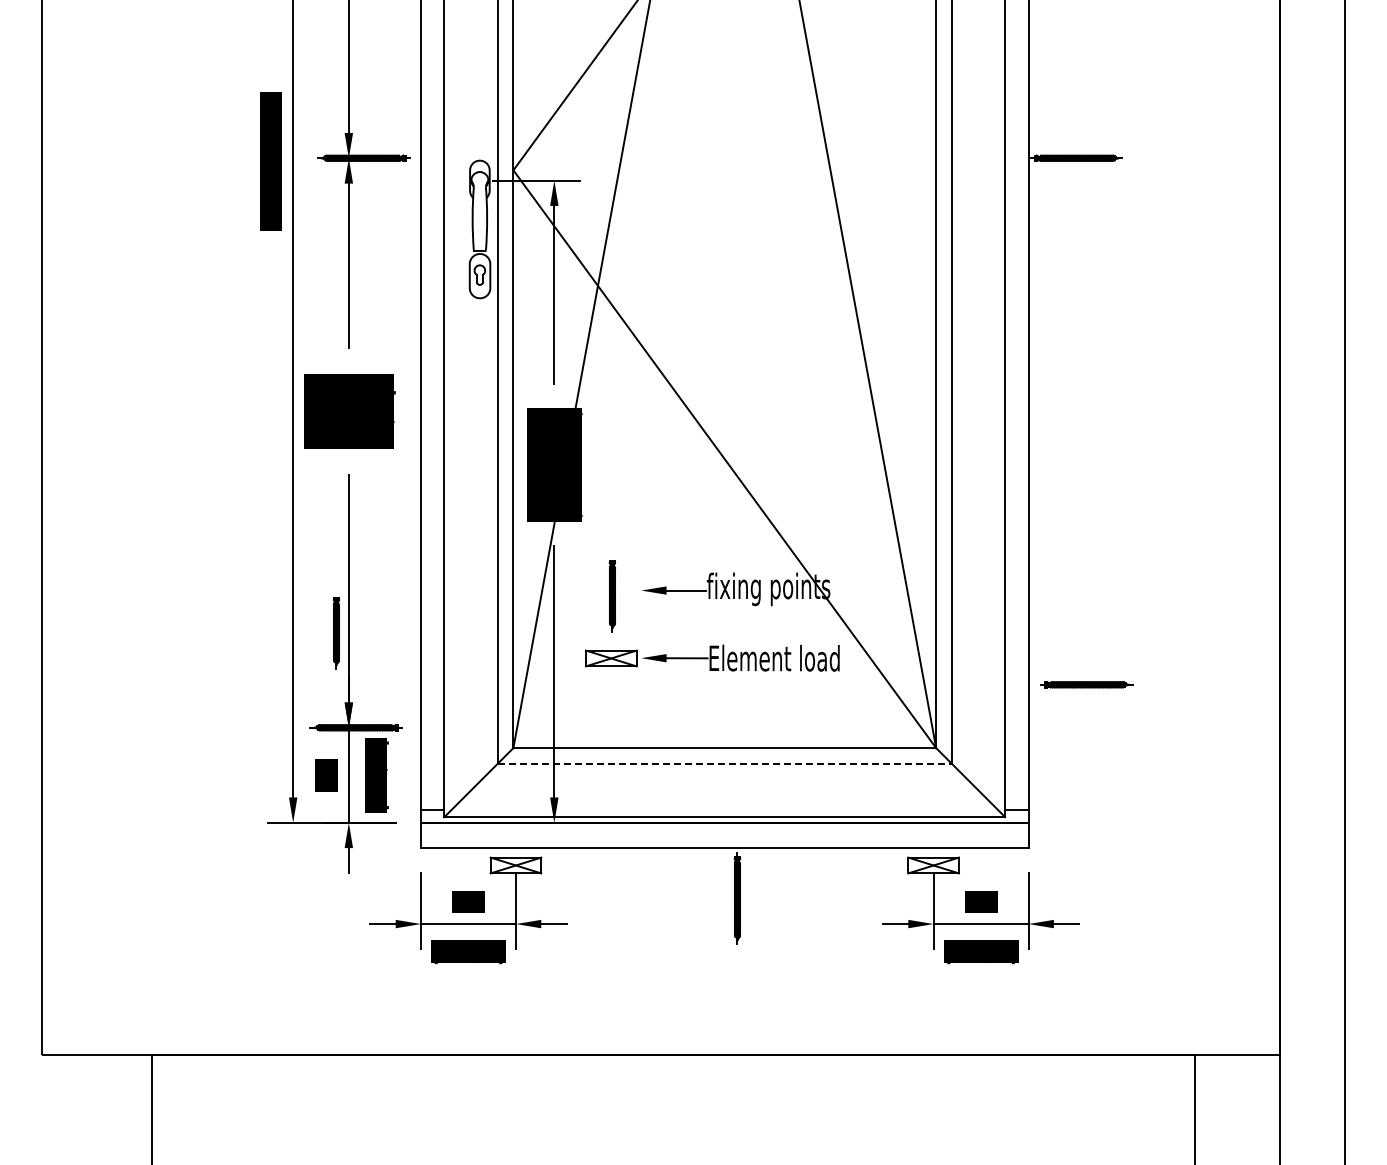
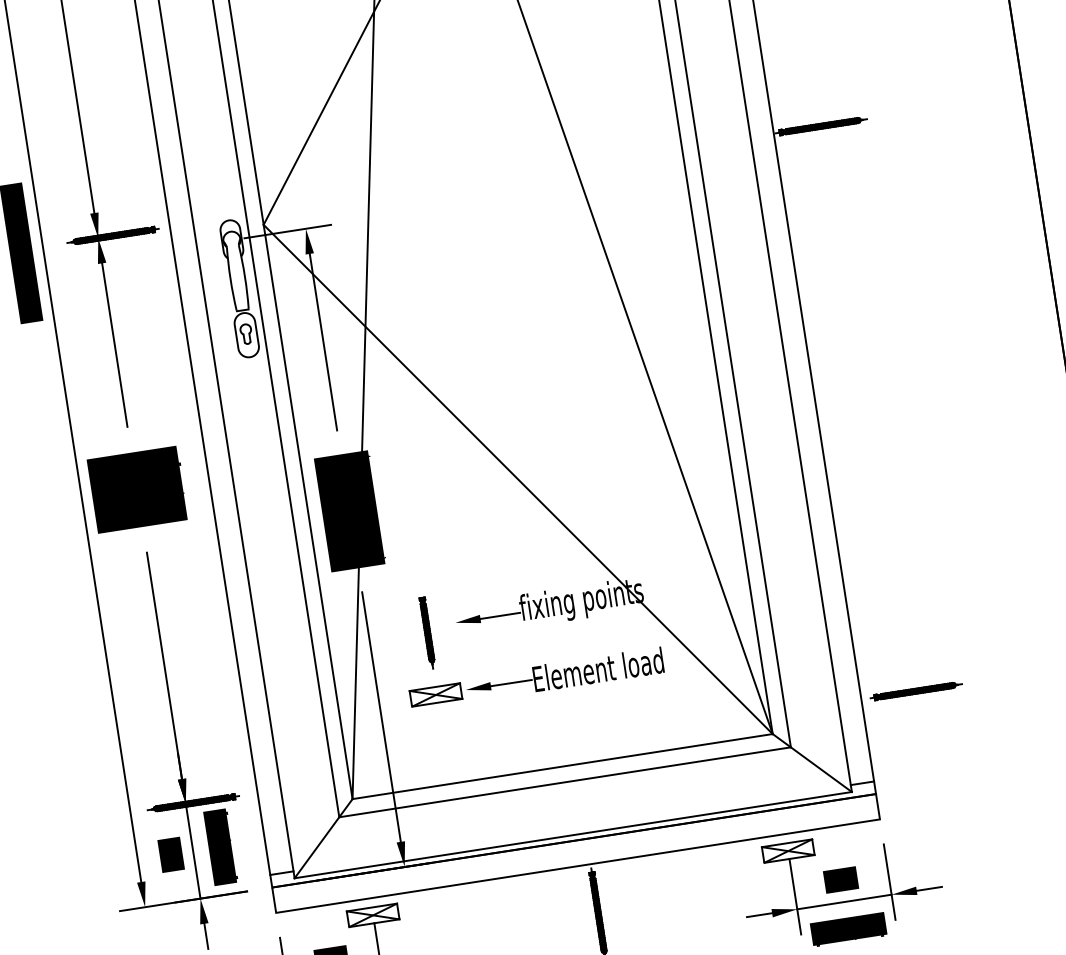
part: (336, 633) -> (159, 712), removed
part: (1086, 684) -> (915, 690), moved
line: (725, 763) -> (565, 781), dashed -> solid

